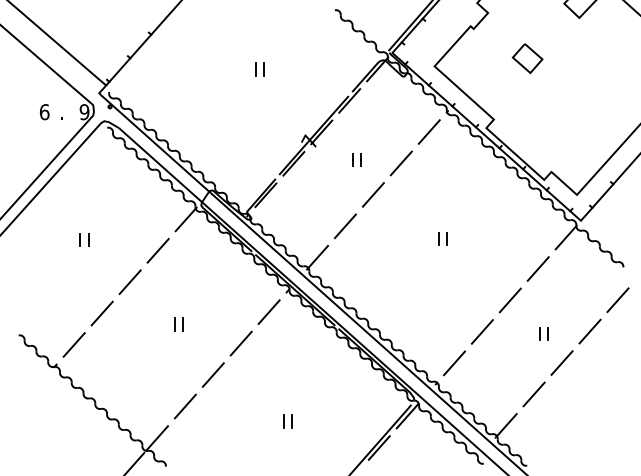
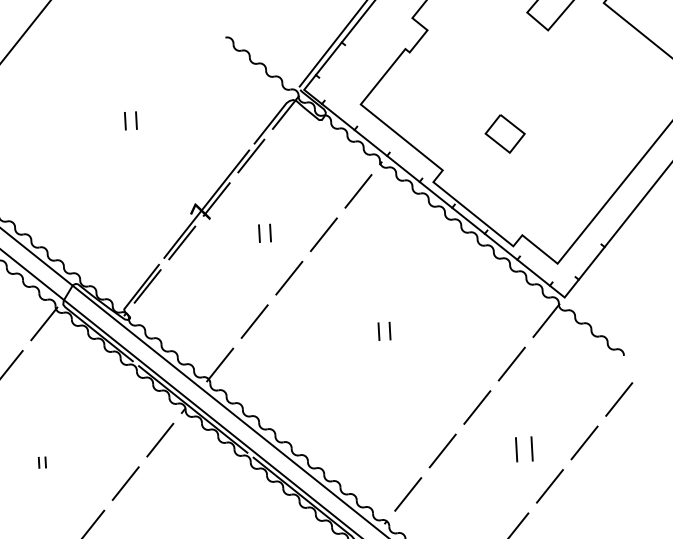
part: (527, 58) -> (504, 133), moved
part: (178, 324) -> (41, 462), size x0.6
part: (543, 333) -> (523, 448), size x1.4

